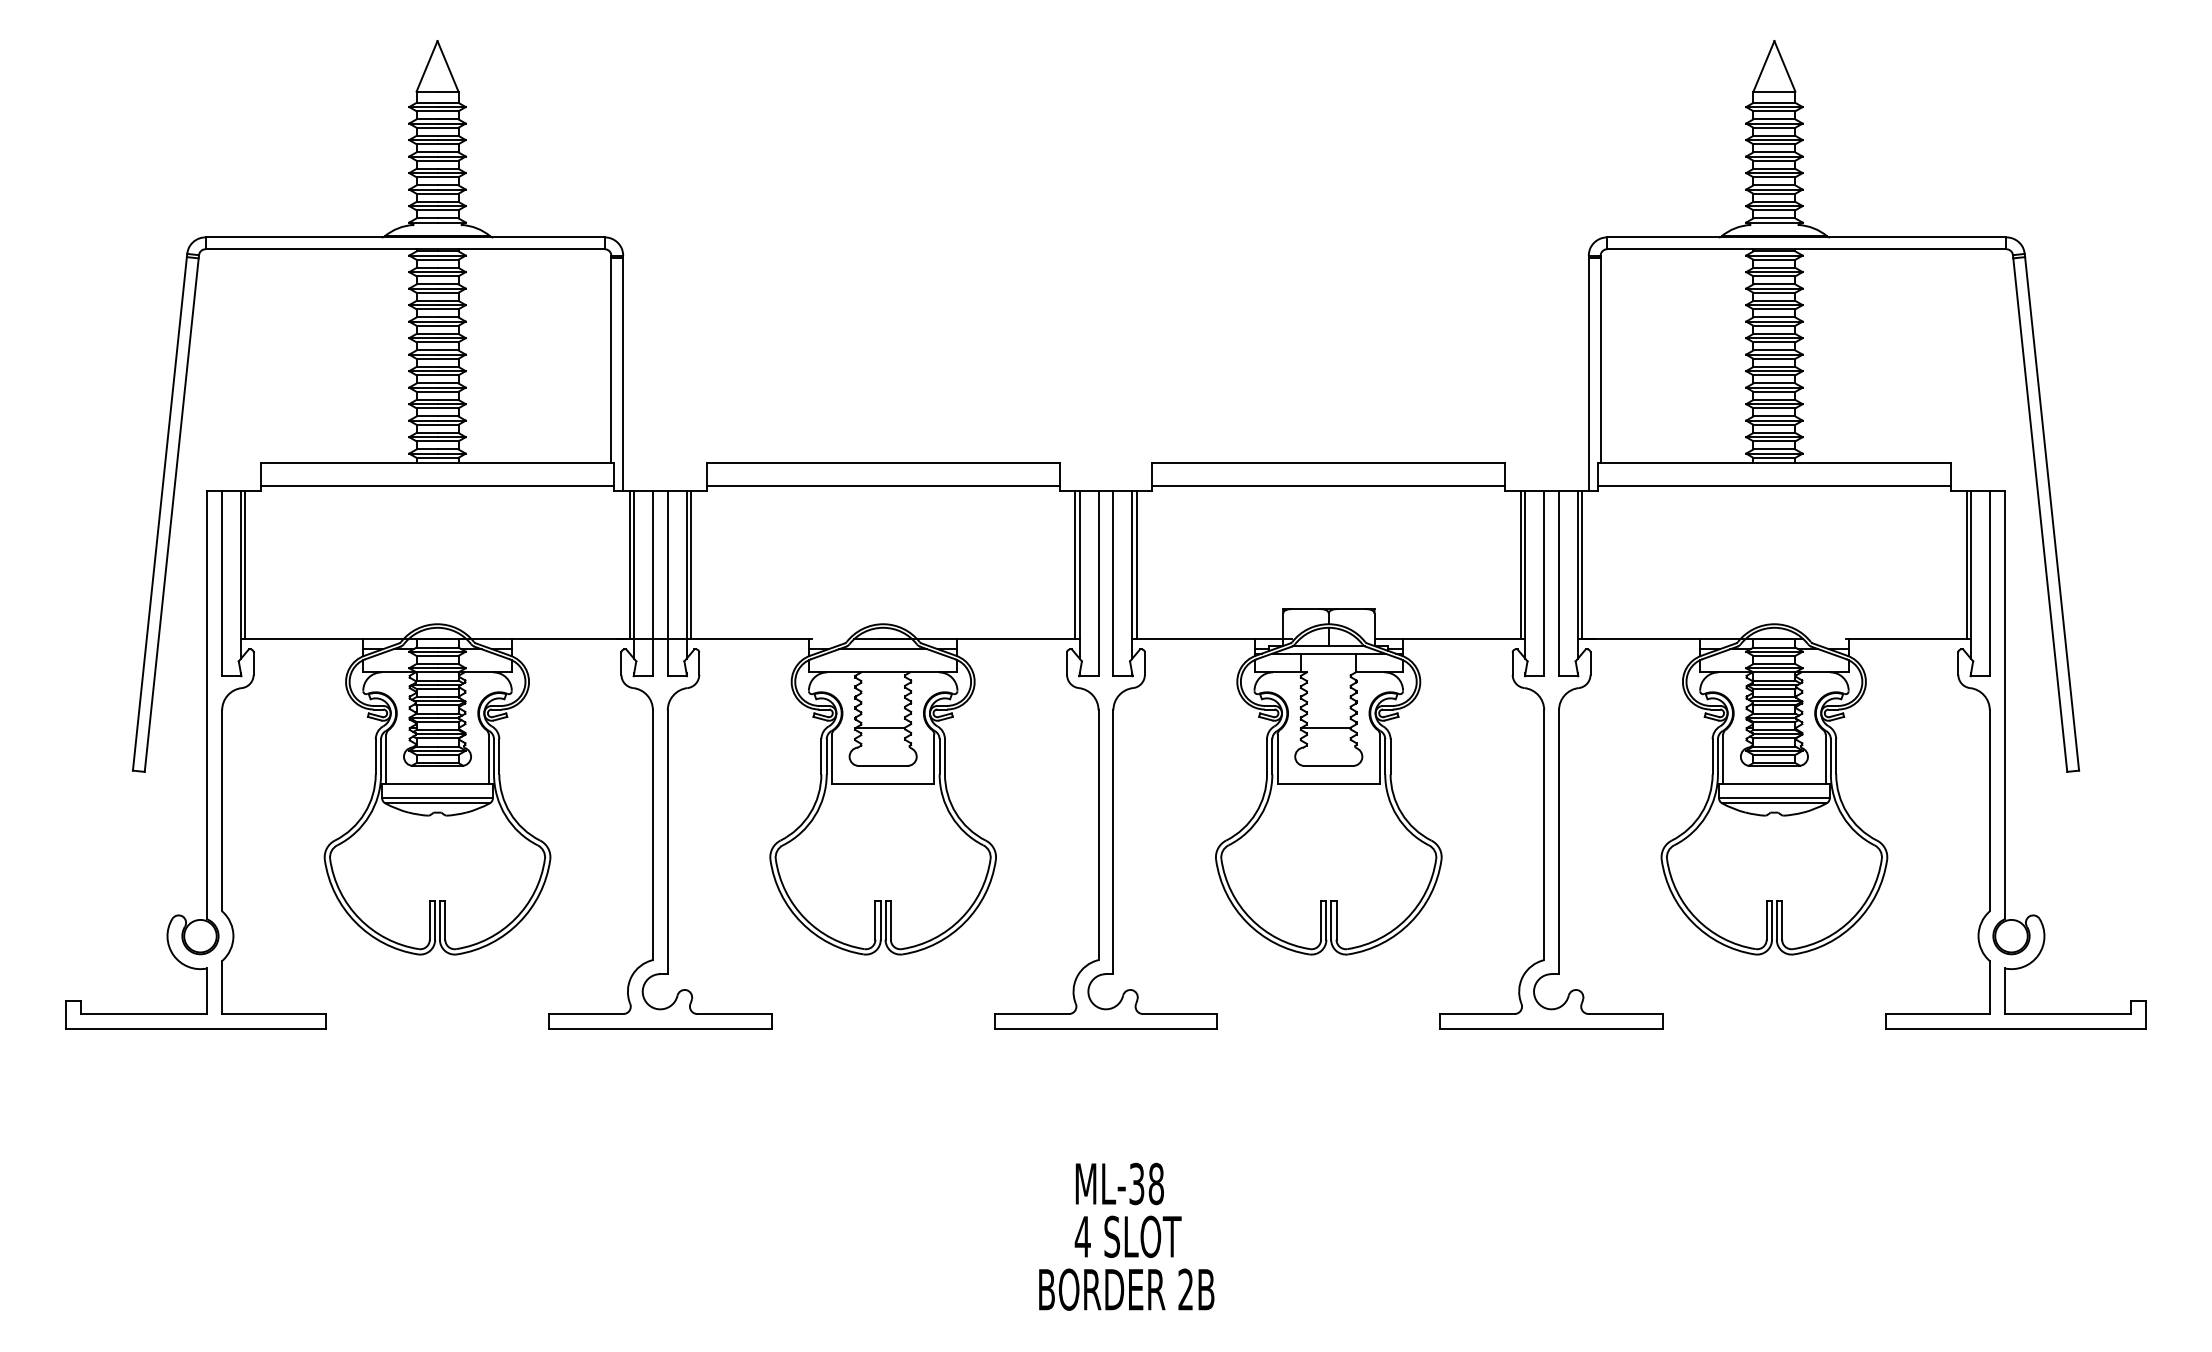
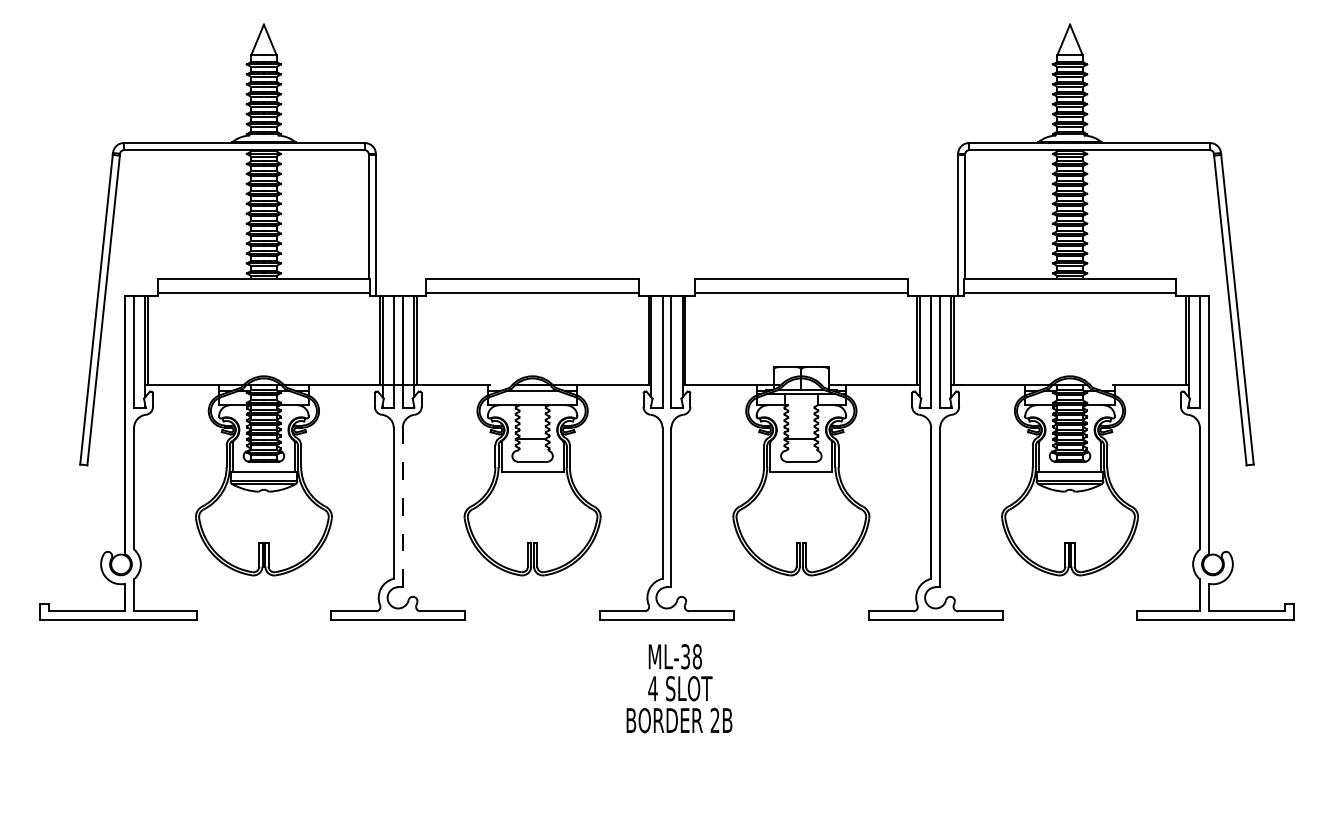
line: (667, 841) -> (402, 507), solid -> dashed
text: (1126, 1236) -> (679, 688), moved

